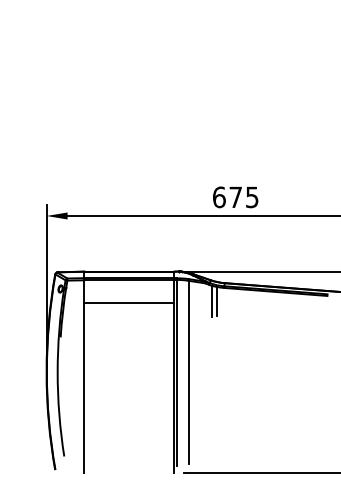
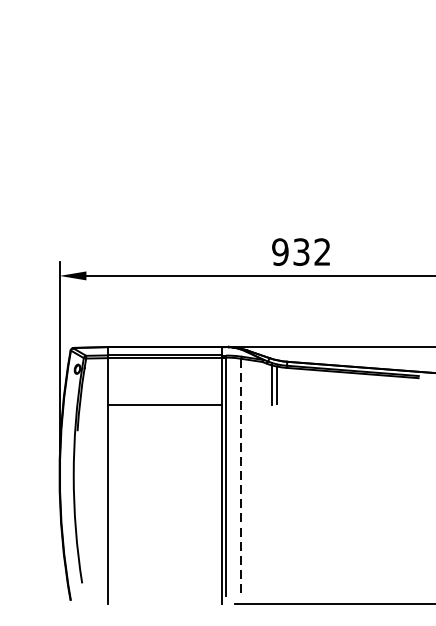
text: (235, 197) -> (301, 252), 675 -> 932
line: (128, 303) -> (164, 405), moved
line: (188, 372) -> (241, 476), solid -> dashed

